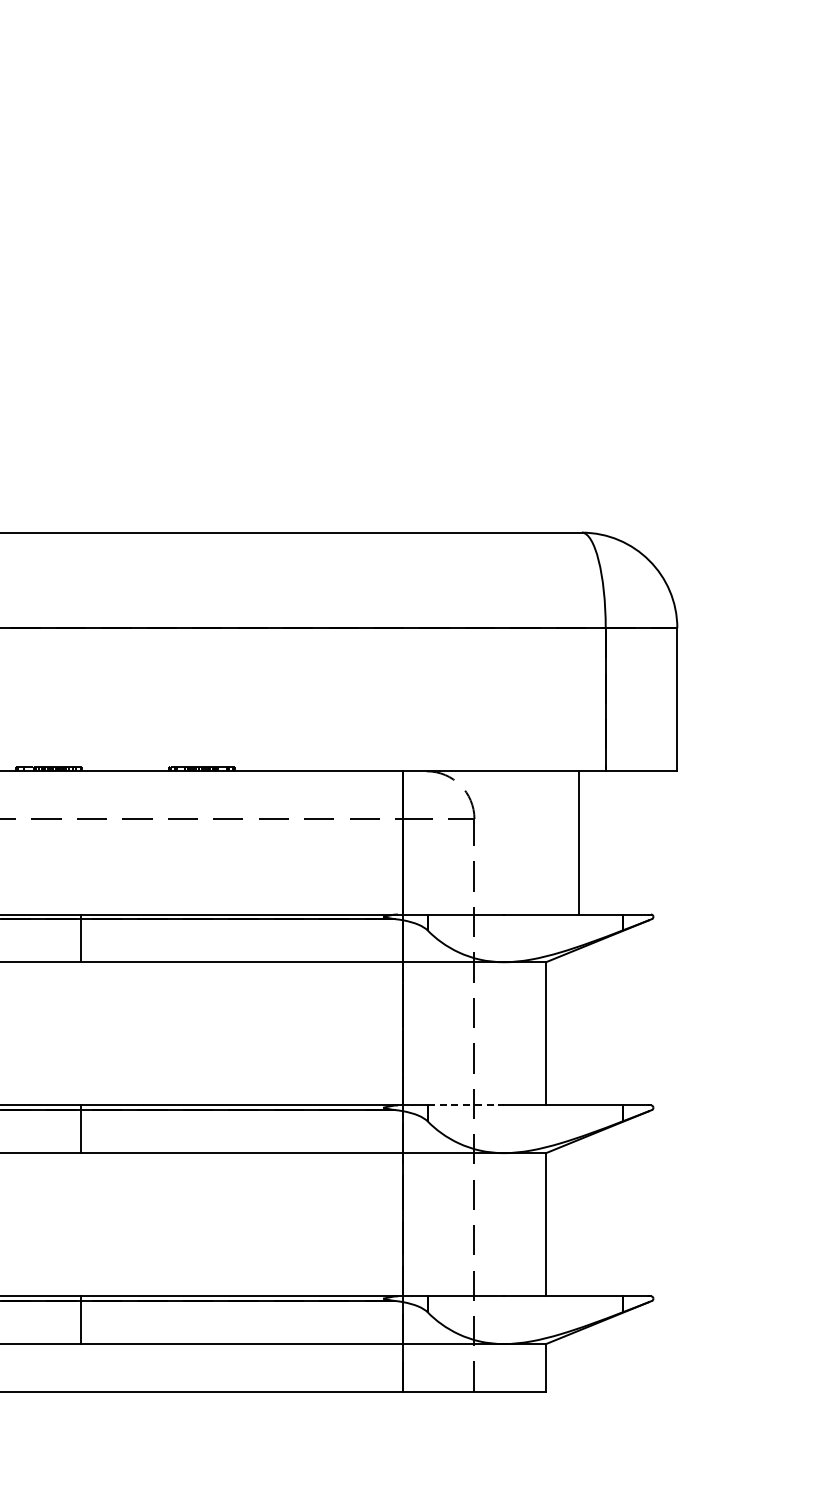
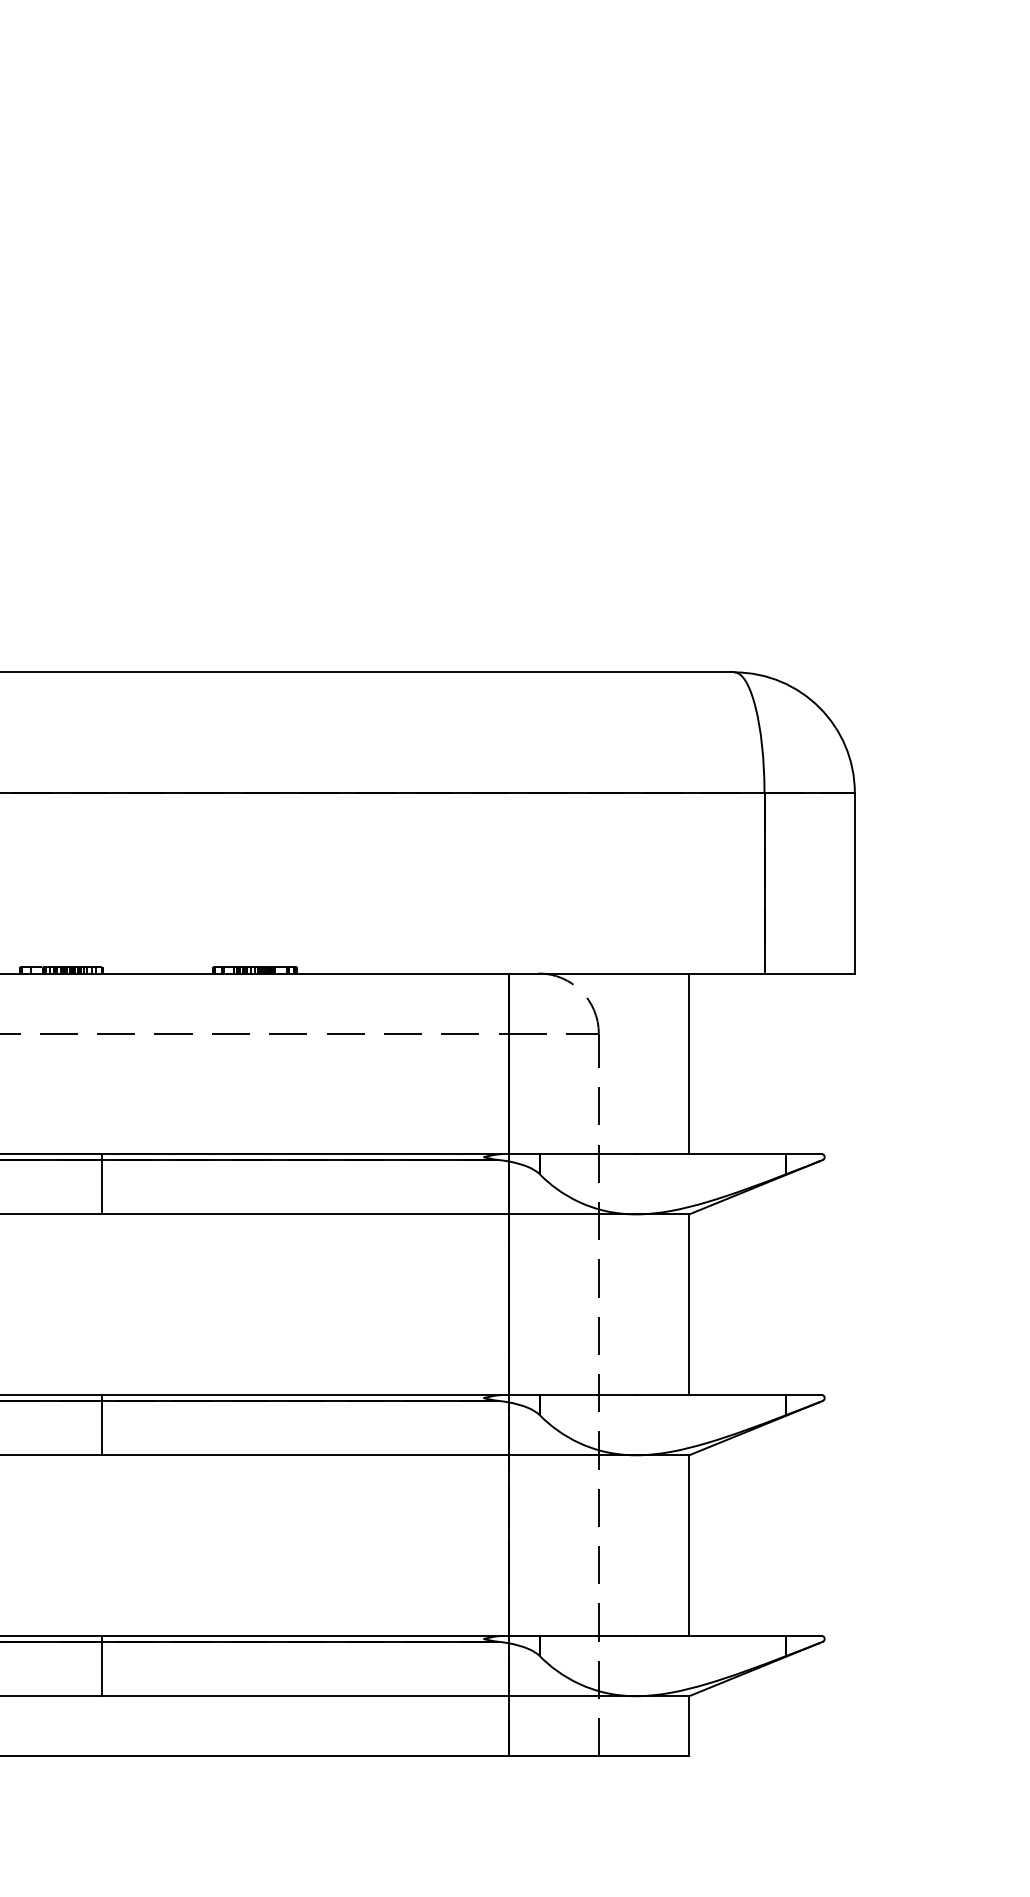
line: (579, 842) -> (689, 1063), moved
line: (466, 1105) -> (588, 1395), dashed -> solid

